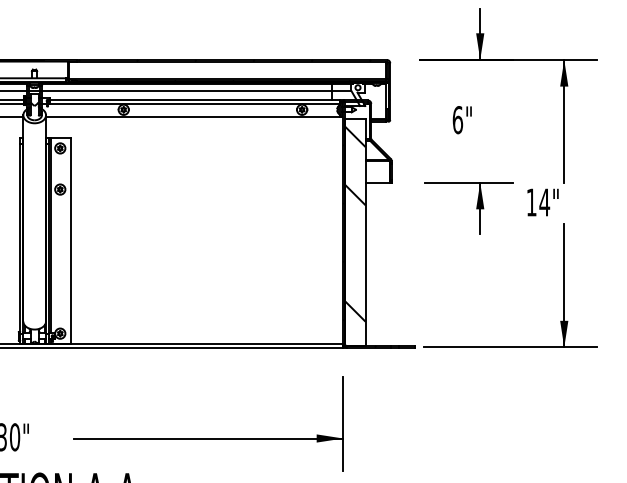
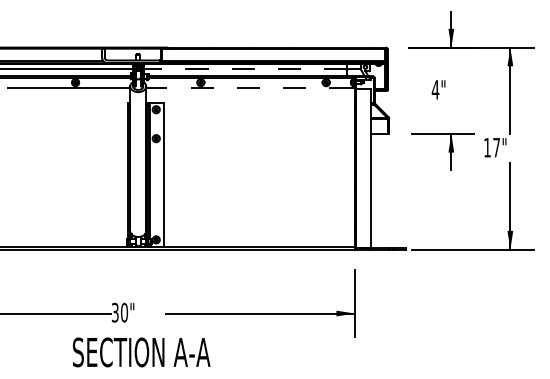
line: (187, 91) -> (245, 69), solid -> dashed
line: (191, 116) -> (248, 87), solid -> dashed
text: (457, 119) -> (435, 89), 6" -> 4"
text: (544, 202) -> (496, 147), 14" -> 17"
hatch: (355, 223) -> (363, 162), removed

